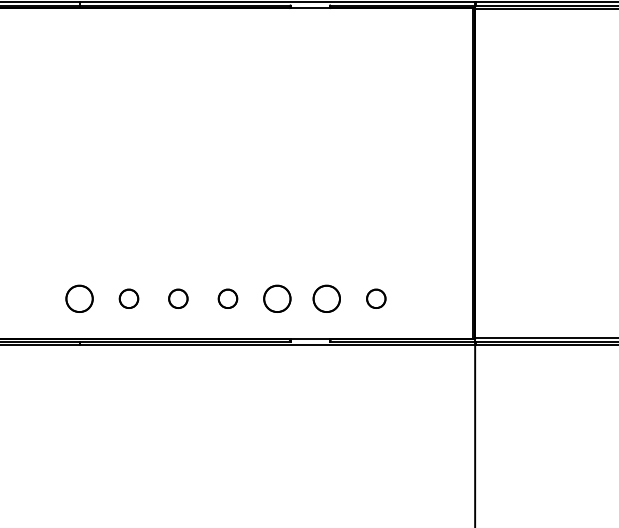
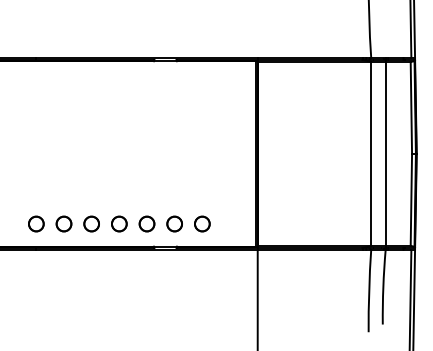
part: (128, 297) -> (63, 223), size x1.43
part: (178, 297) -> (91, 223), size x1.43
part: (228, 297) -> (119, 223), size x1.43
part: (376, 297) -> (202, 223), size x1.43

